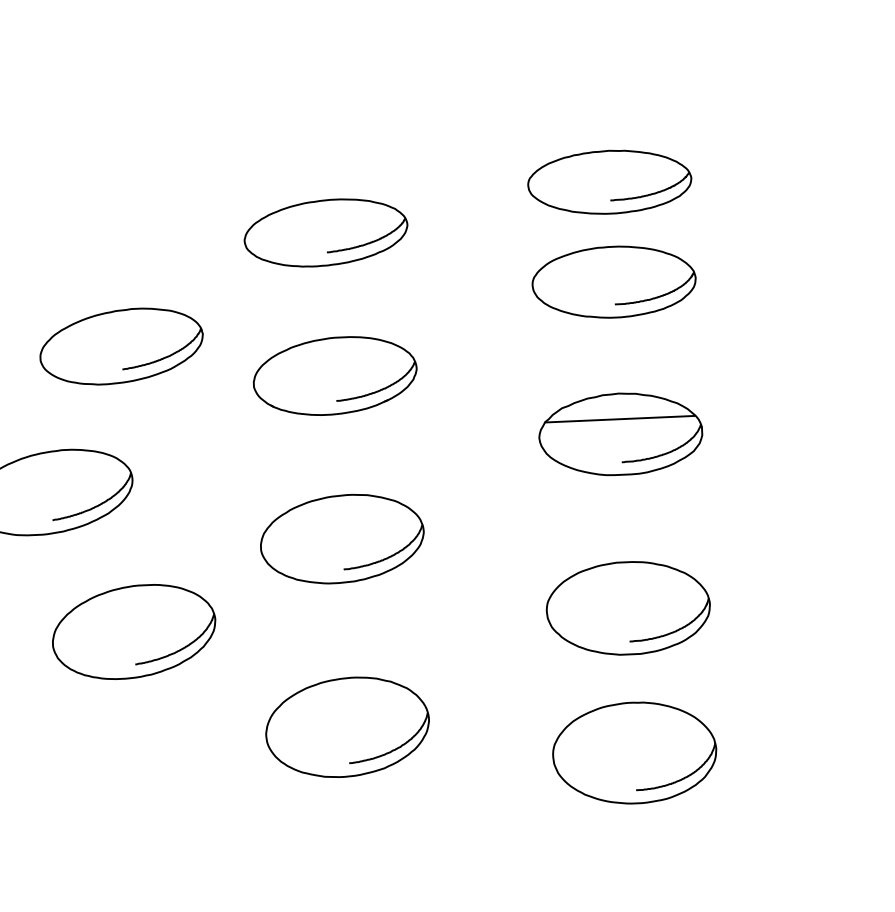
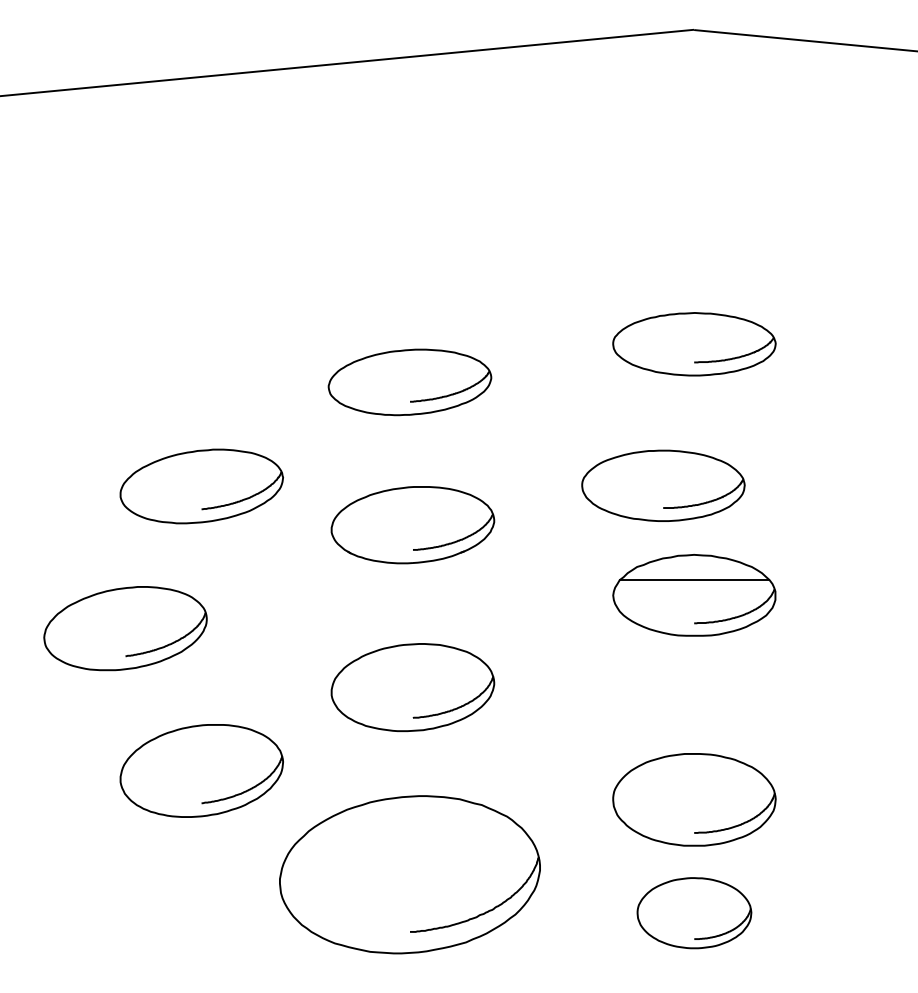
part: (614, 281) -> (663, 485), moved
part: (628, 607) -> (694, 799), moved
part: (347, 727) -> (409, 875), size x1.6
part: (634, 753) -> (694, 913), size x0.7

